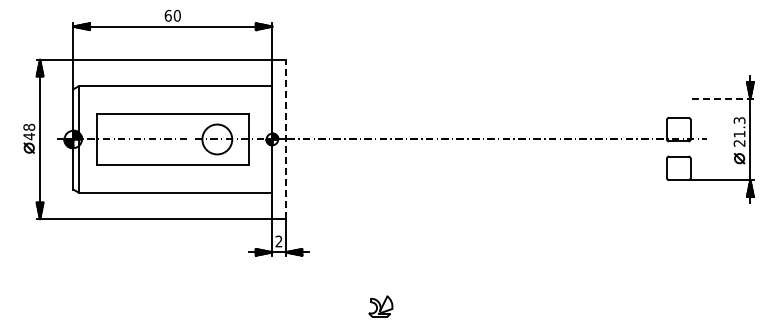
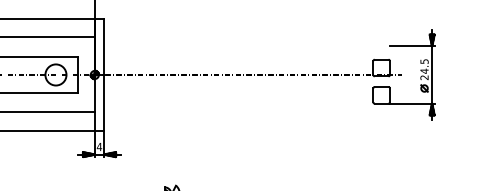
line: (722, 98) -> (412, 46), dashed -> solid
text: (739, 127) -> (424, 66), 21.3 -> 24.5
line: (285, 139) -> (104, 74), dashed -> solid
text: (278, 241) -> (99, 146), 2 -> 4

